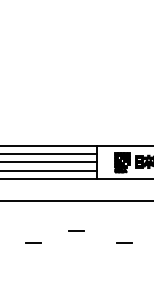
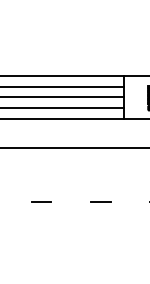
line: (76, 230) -> (100, 201), moved

